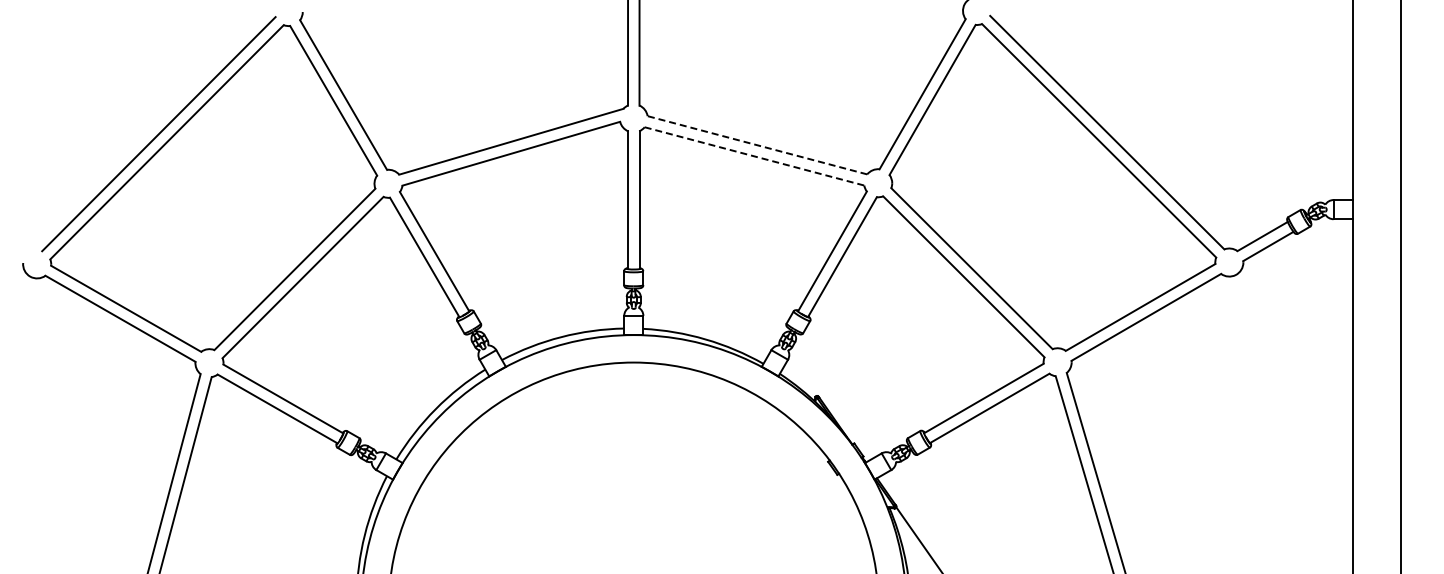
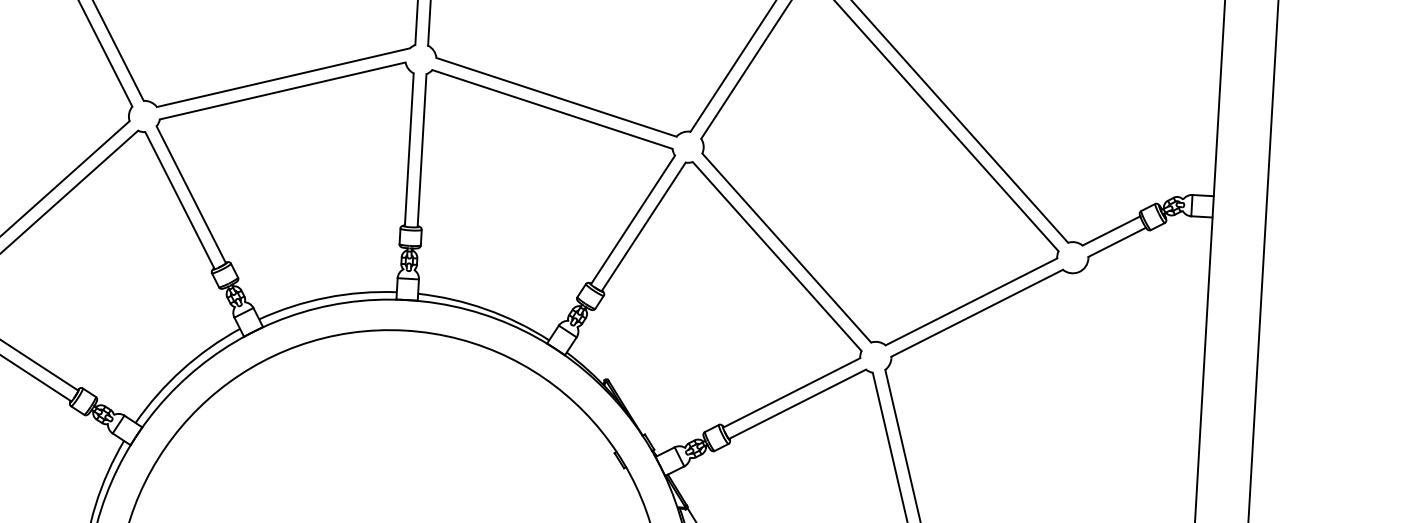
line: (757, 145) -> (556, 97), dashed -> solid
line: (754, 156) -> (552, 109), dashed -> solid

